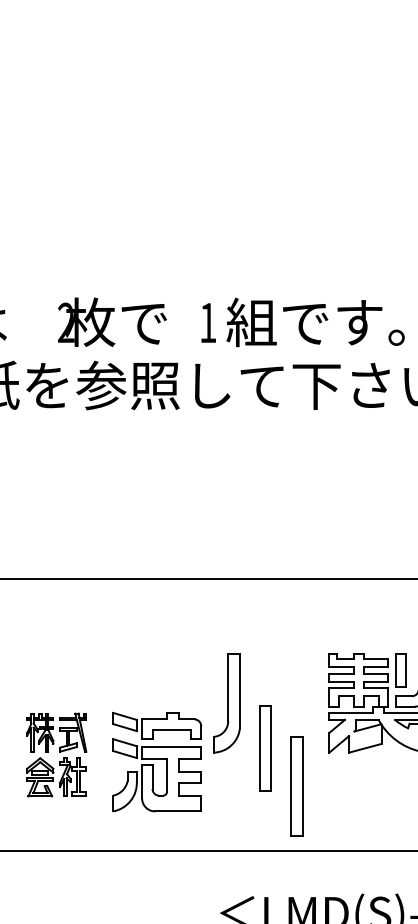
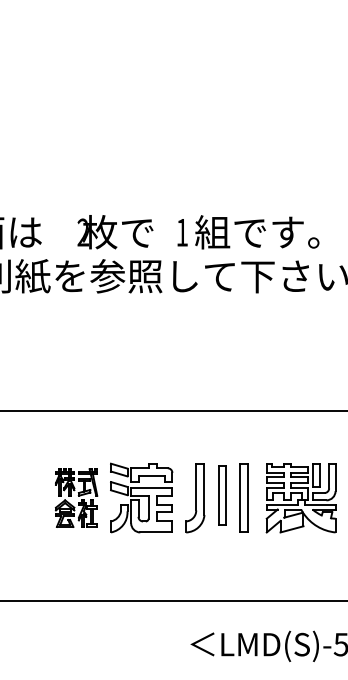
part: (265, 748) -> (222, 495), moved
part: (56, 754) -> (76, 497), moved
part: (156, 761) -> (141, 497), moved
part: (295, 785) -> (243, 497), moved

